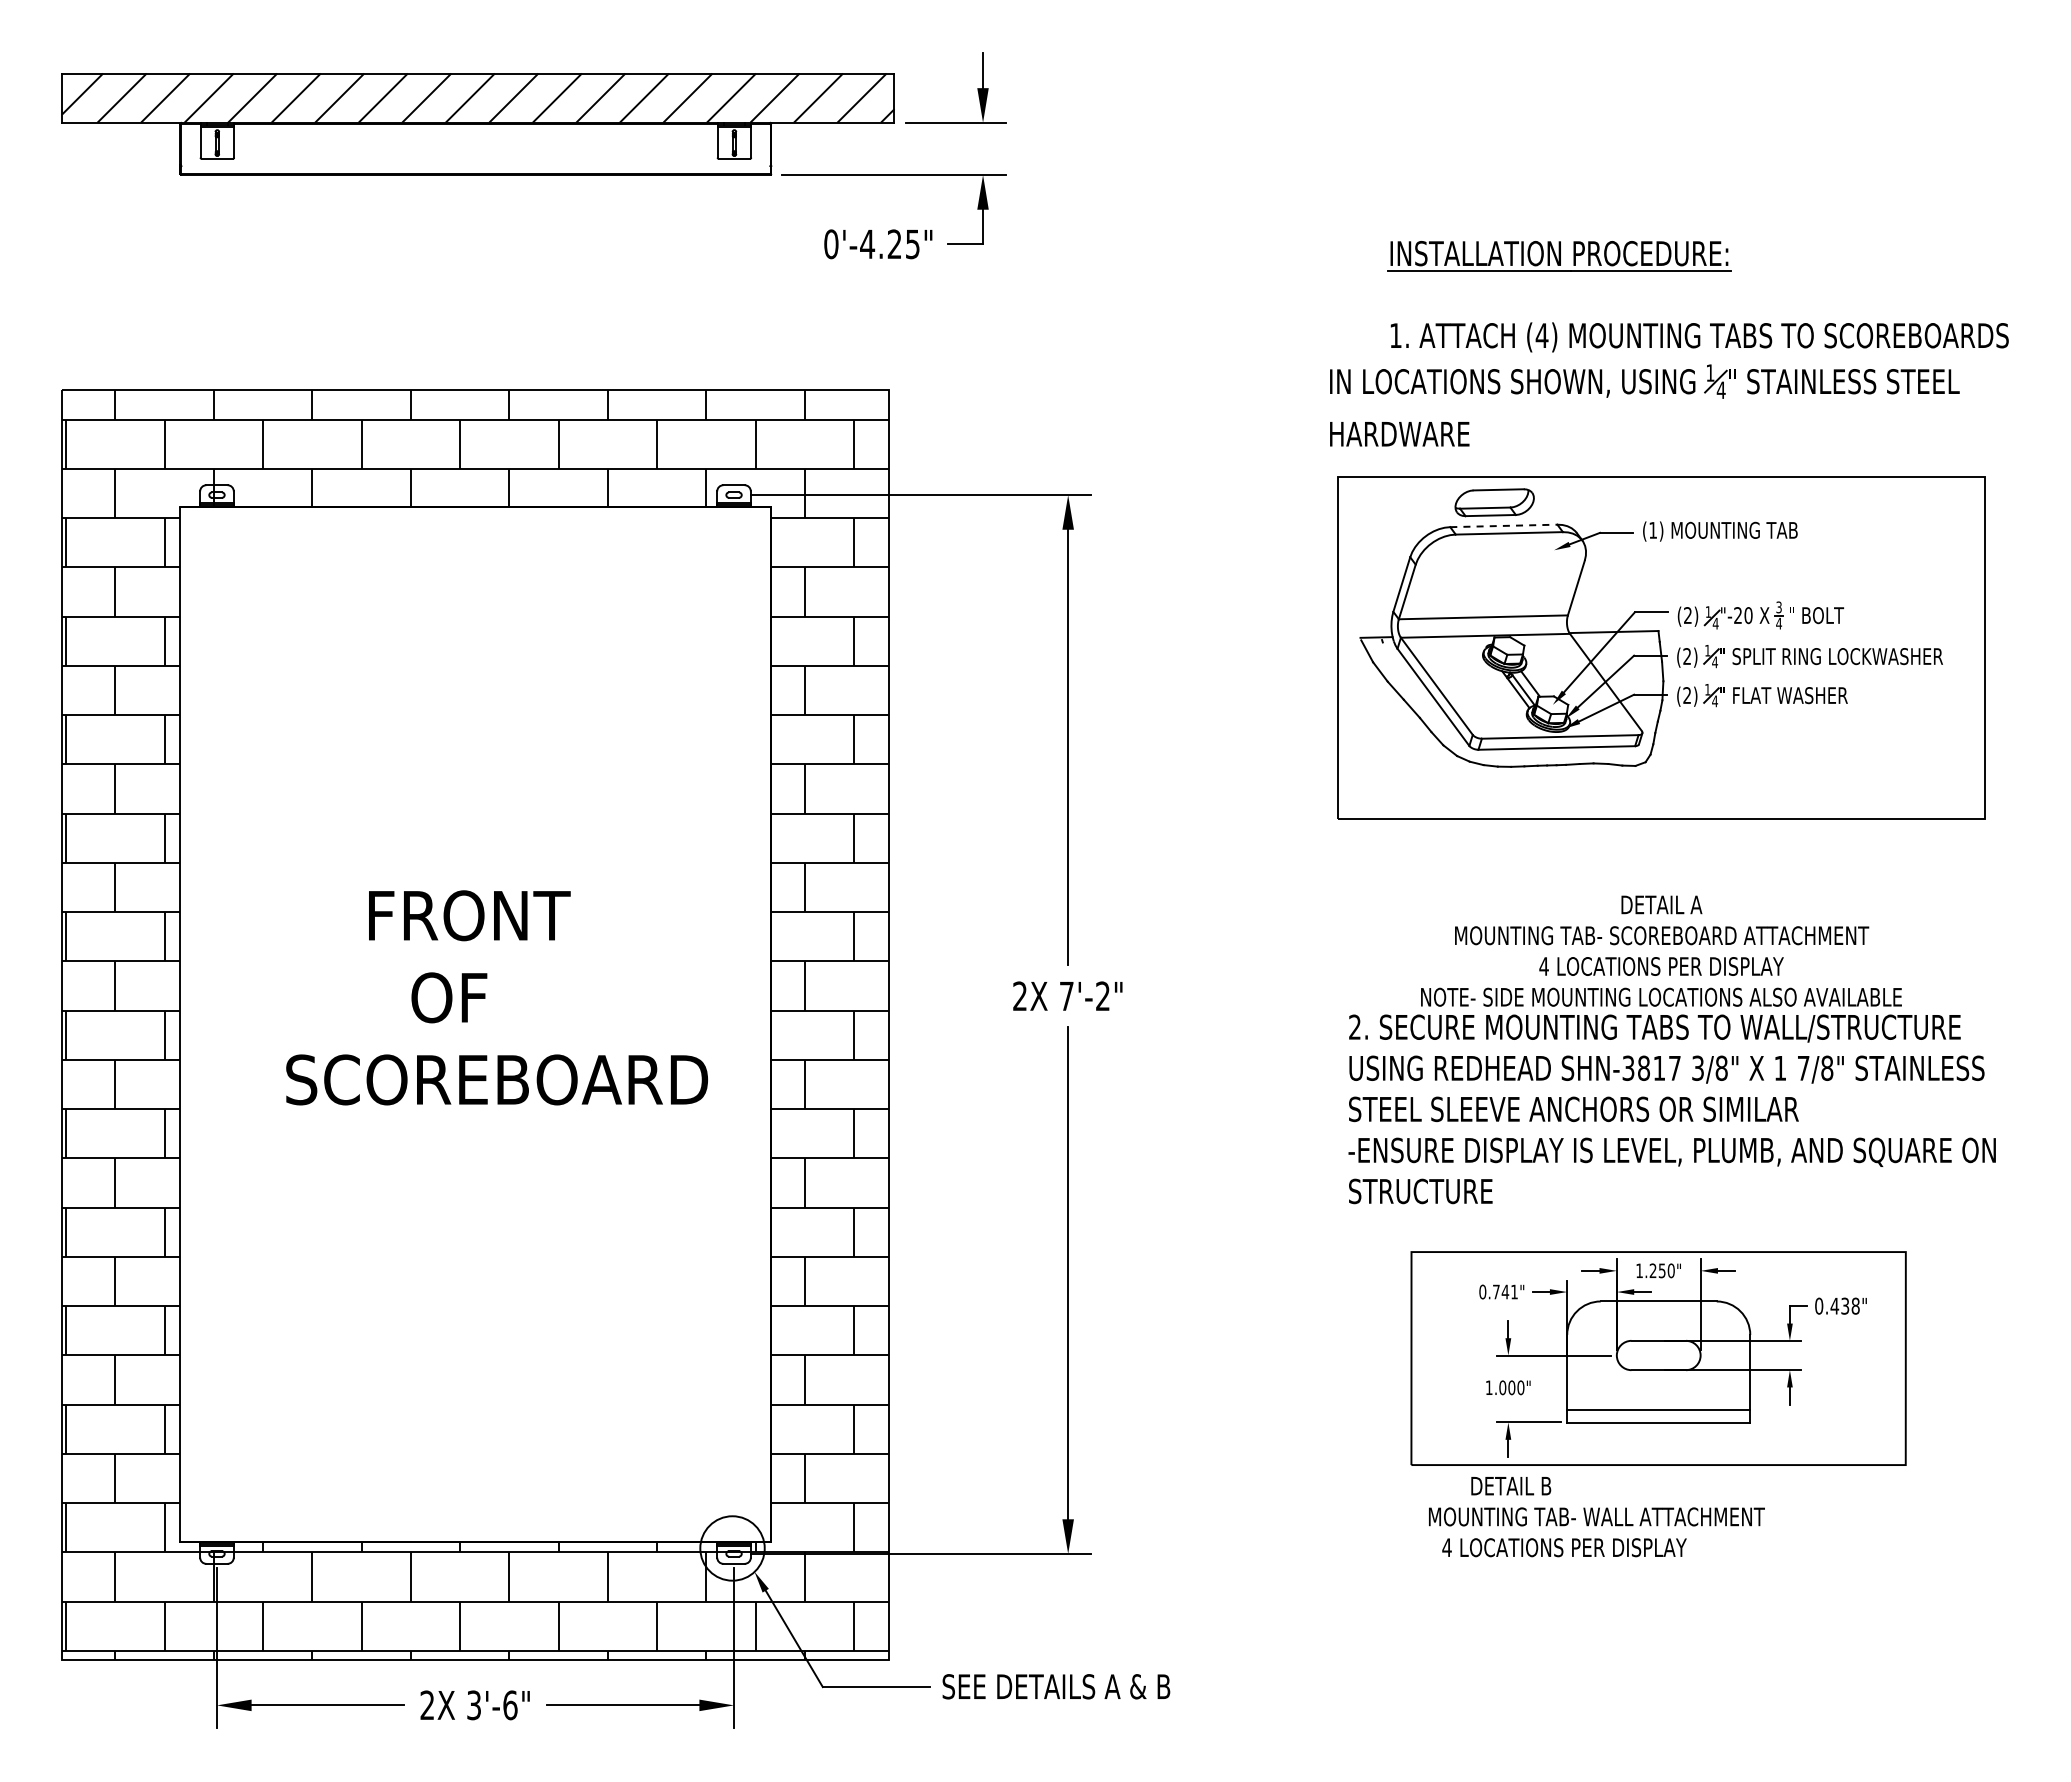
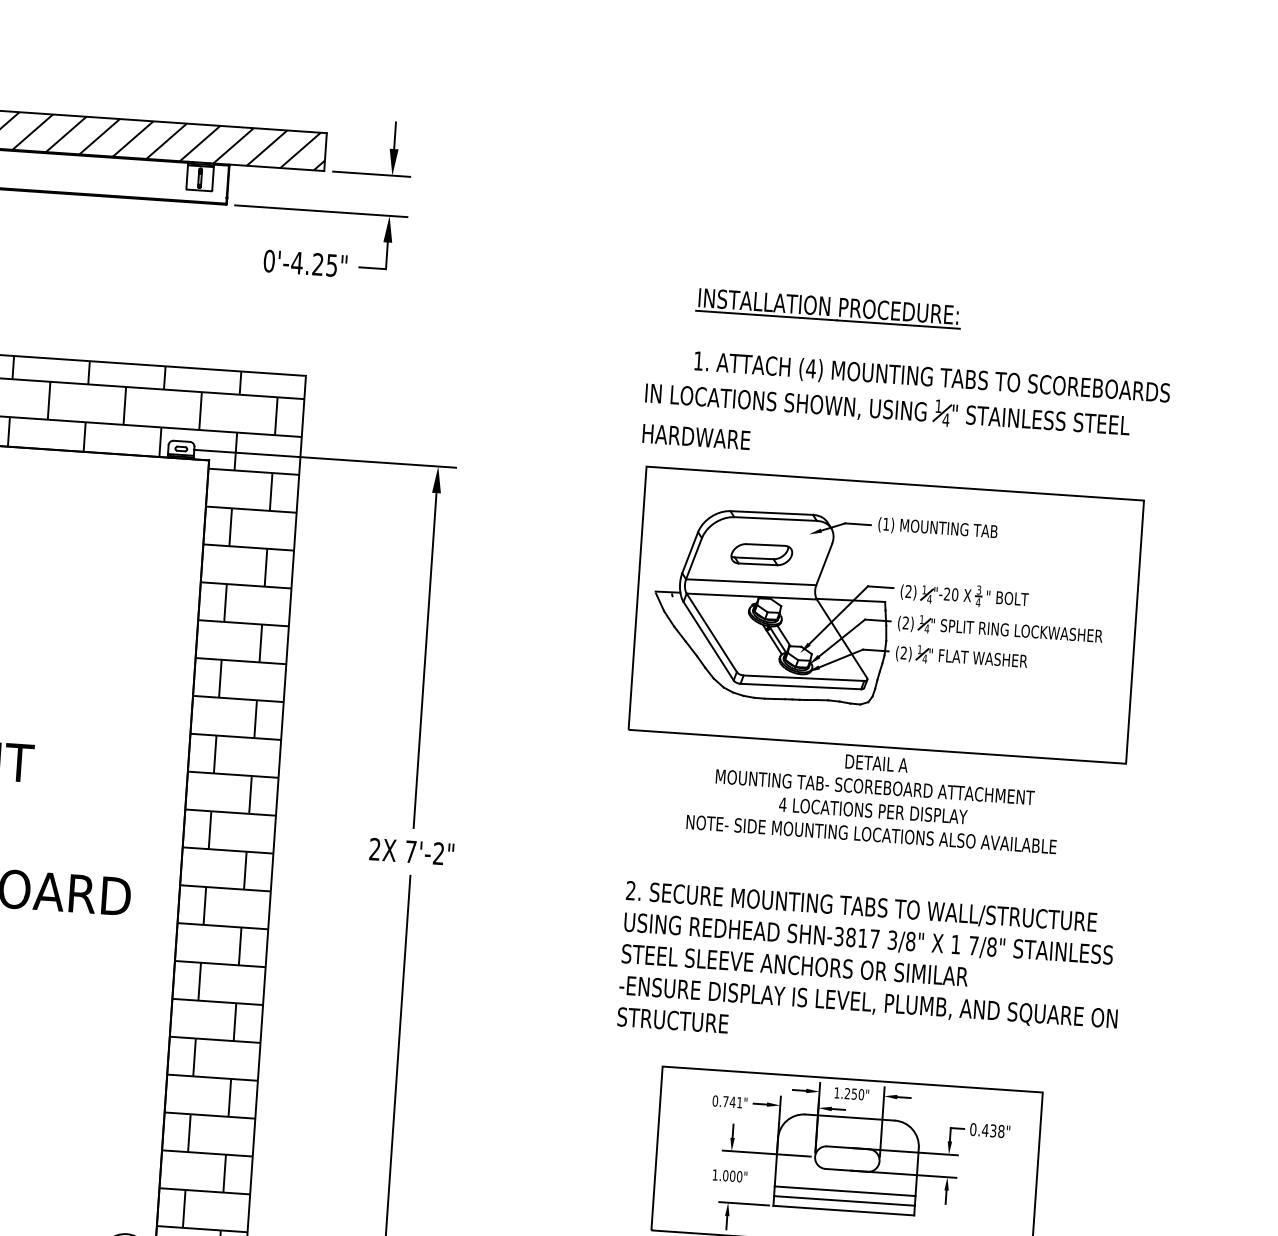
part: (1494, 502) -> (761, 554), moved
line: (1503, 525) -> (771, 512), dashed -> solid
text: (1661, 950) -> (874, 798), moved
line: (1658, 1397) -> (844, 1191), added

